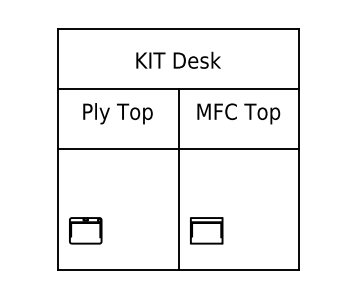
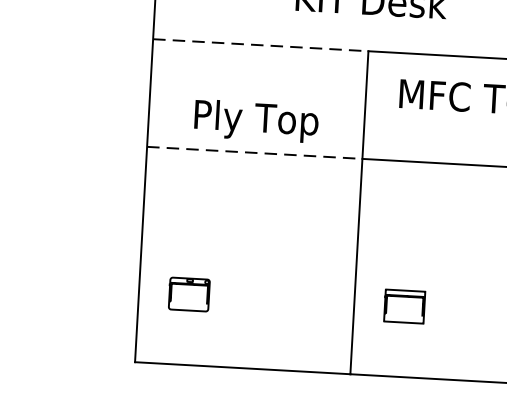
line: (118, 89) -> (261, 46), solid -> dashed
text: (117, 113) -> (255, 120), moved
line: (118, 149) -> (255, 152), solid -> dashed
part: (85, 230) -> (188, 293), size x0.7
part: (206, 230) -> (404, 305), size x0.7

